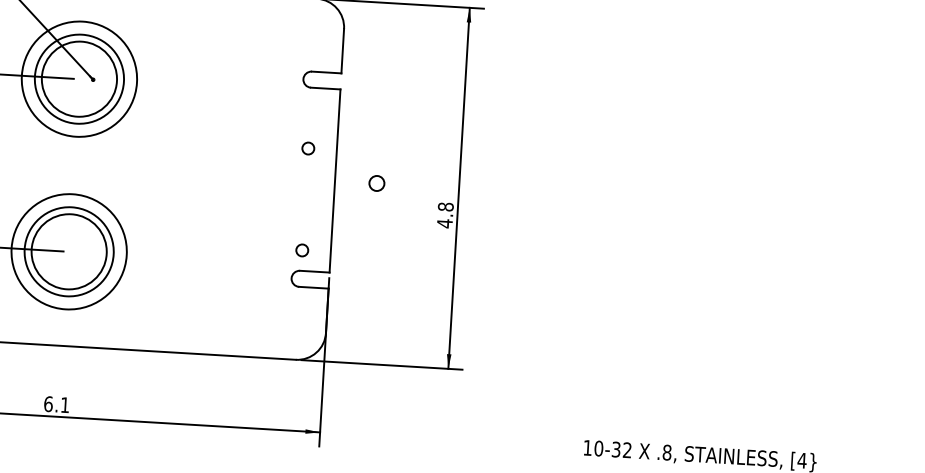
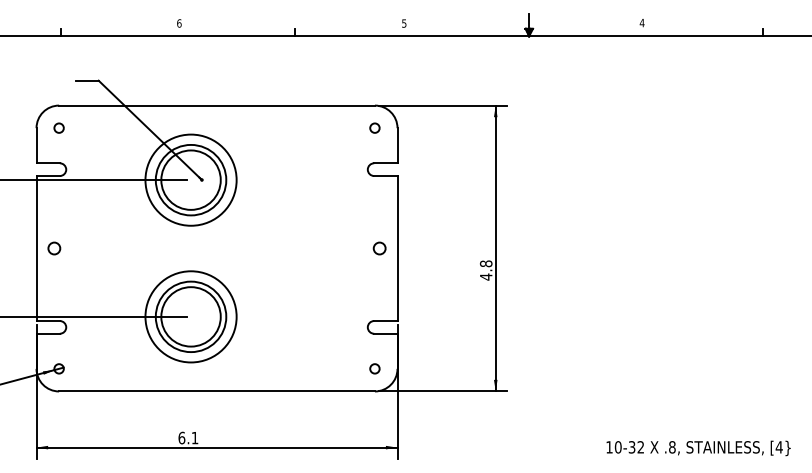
circle: (307, 147) -> (374, 127), moved
circle: (376, 183) -> (379, 248), moved
circle: (301, 249) -> (374, 368), moved

